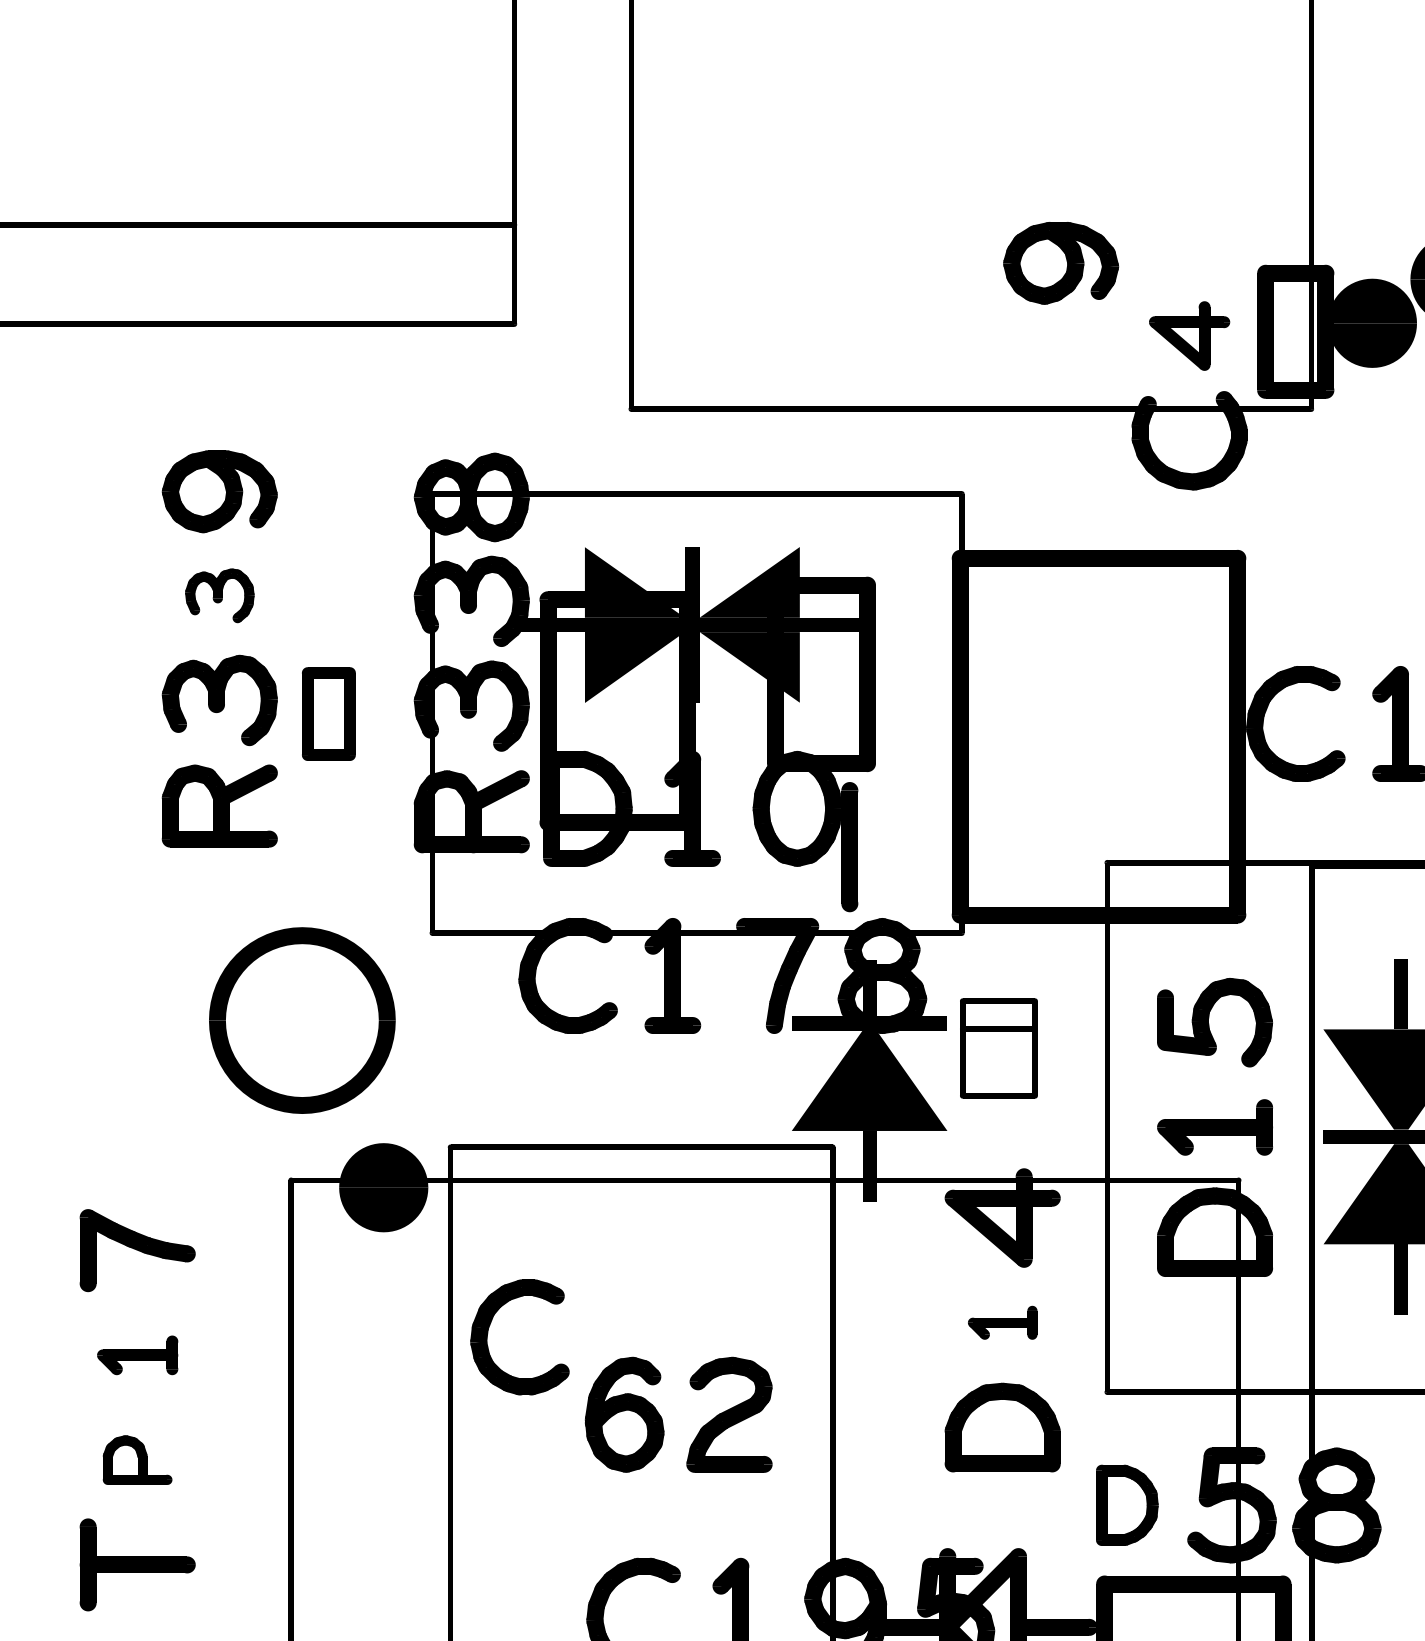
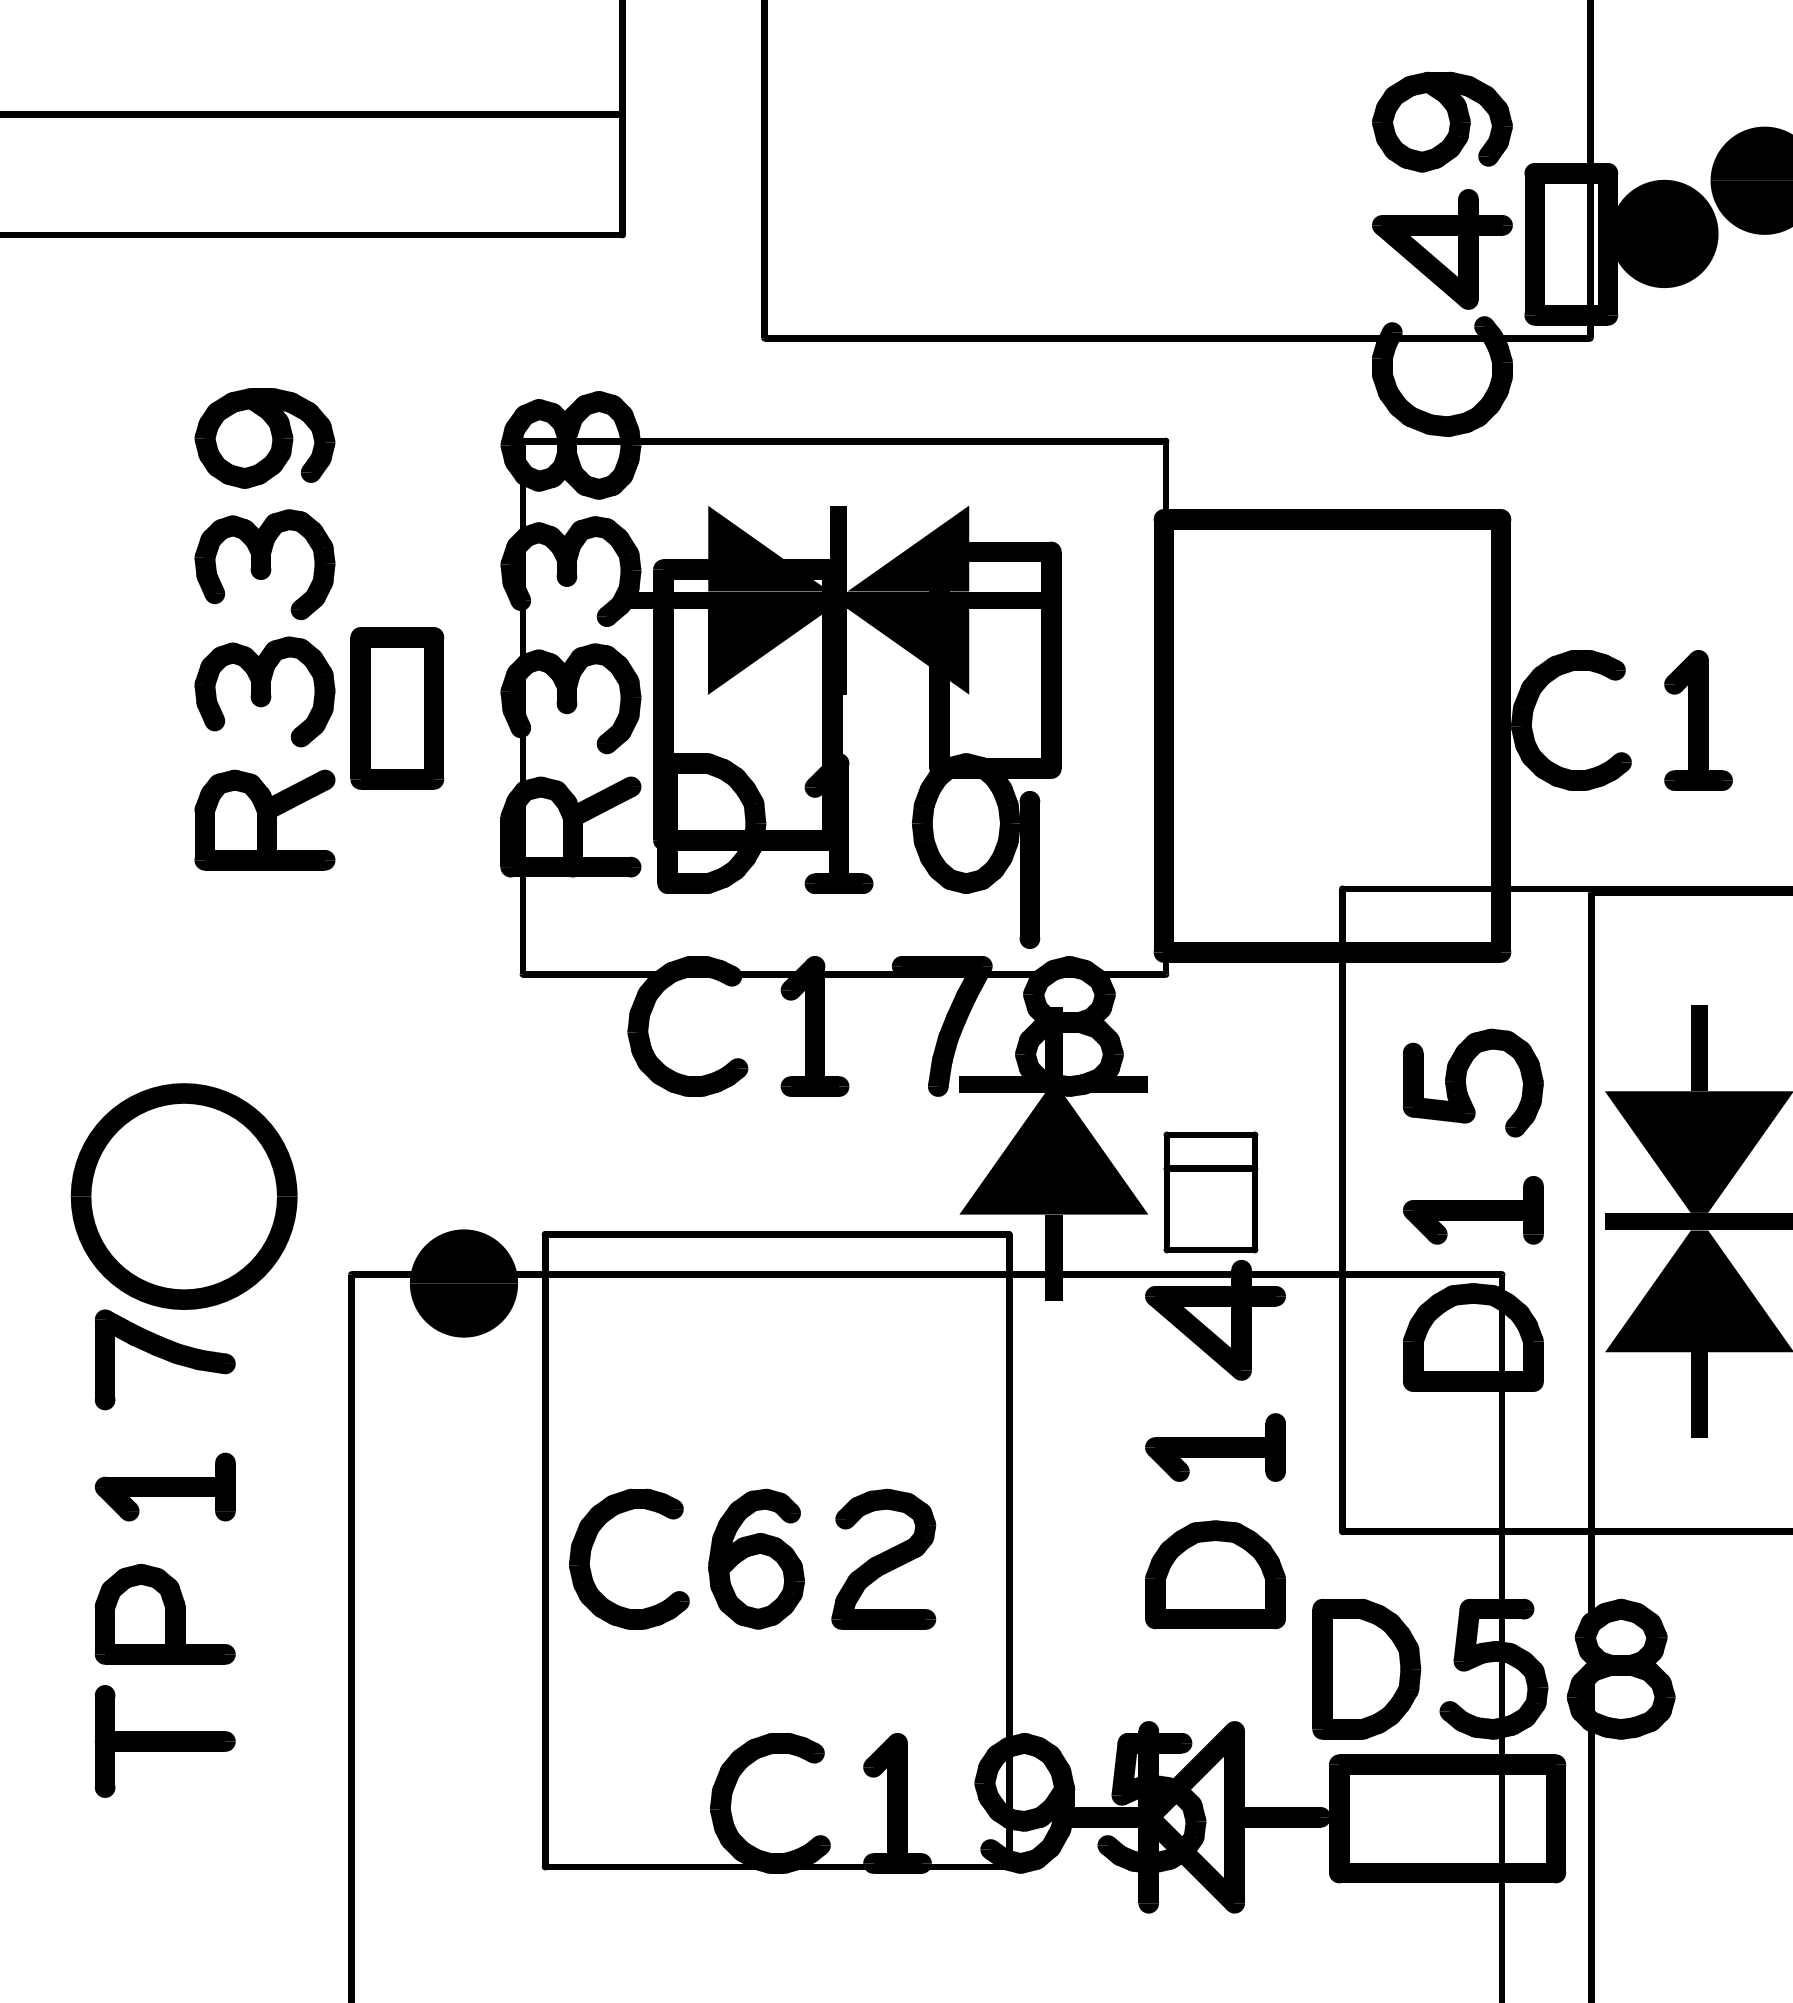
part: (1061, 262) -> (1442, 121), moved
part: (1189, 336) -> (1442, 249), size x1.43
part: (219, 595) -> (264, 564), size x1.67
part: (328, 714) -> (397, 708), size x1.43
part: (301, 1020) -> (183, 1196), moved
part: (998, 1048) -> (1210, 1192), moved
part: (1002, 1322) -> (1215, 1447), size x1.67
part: (491, 1323) -> (594, 1542), moved
part: (137, 1354) -> (164, 1486), size x1.43
part: (137, 1459) -> (164, 1613), size x1.67
part: (1127, 1504) -> (1366, 1668), size x1.43

